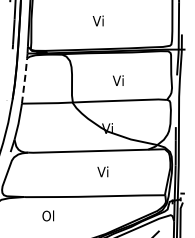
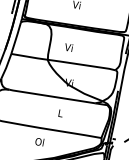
line: (24, 80) -> (16, 37), dashed -> solid
text: (118, 80) -> (69, 47), moved
text: (102, 171) -> (59, 112), Vi -> L
text: (48, 215) -> (39, 141), moved

